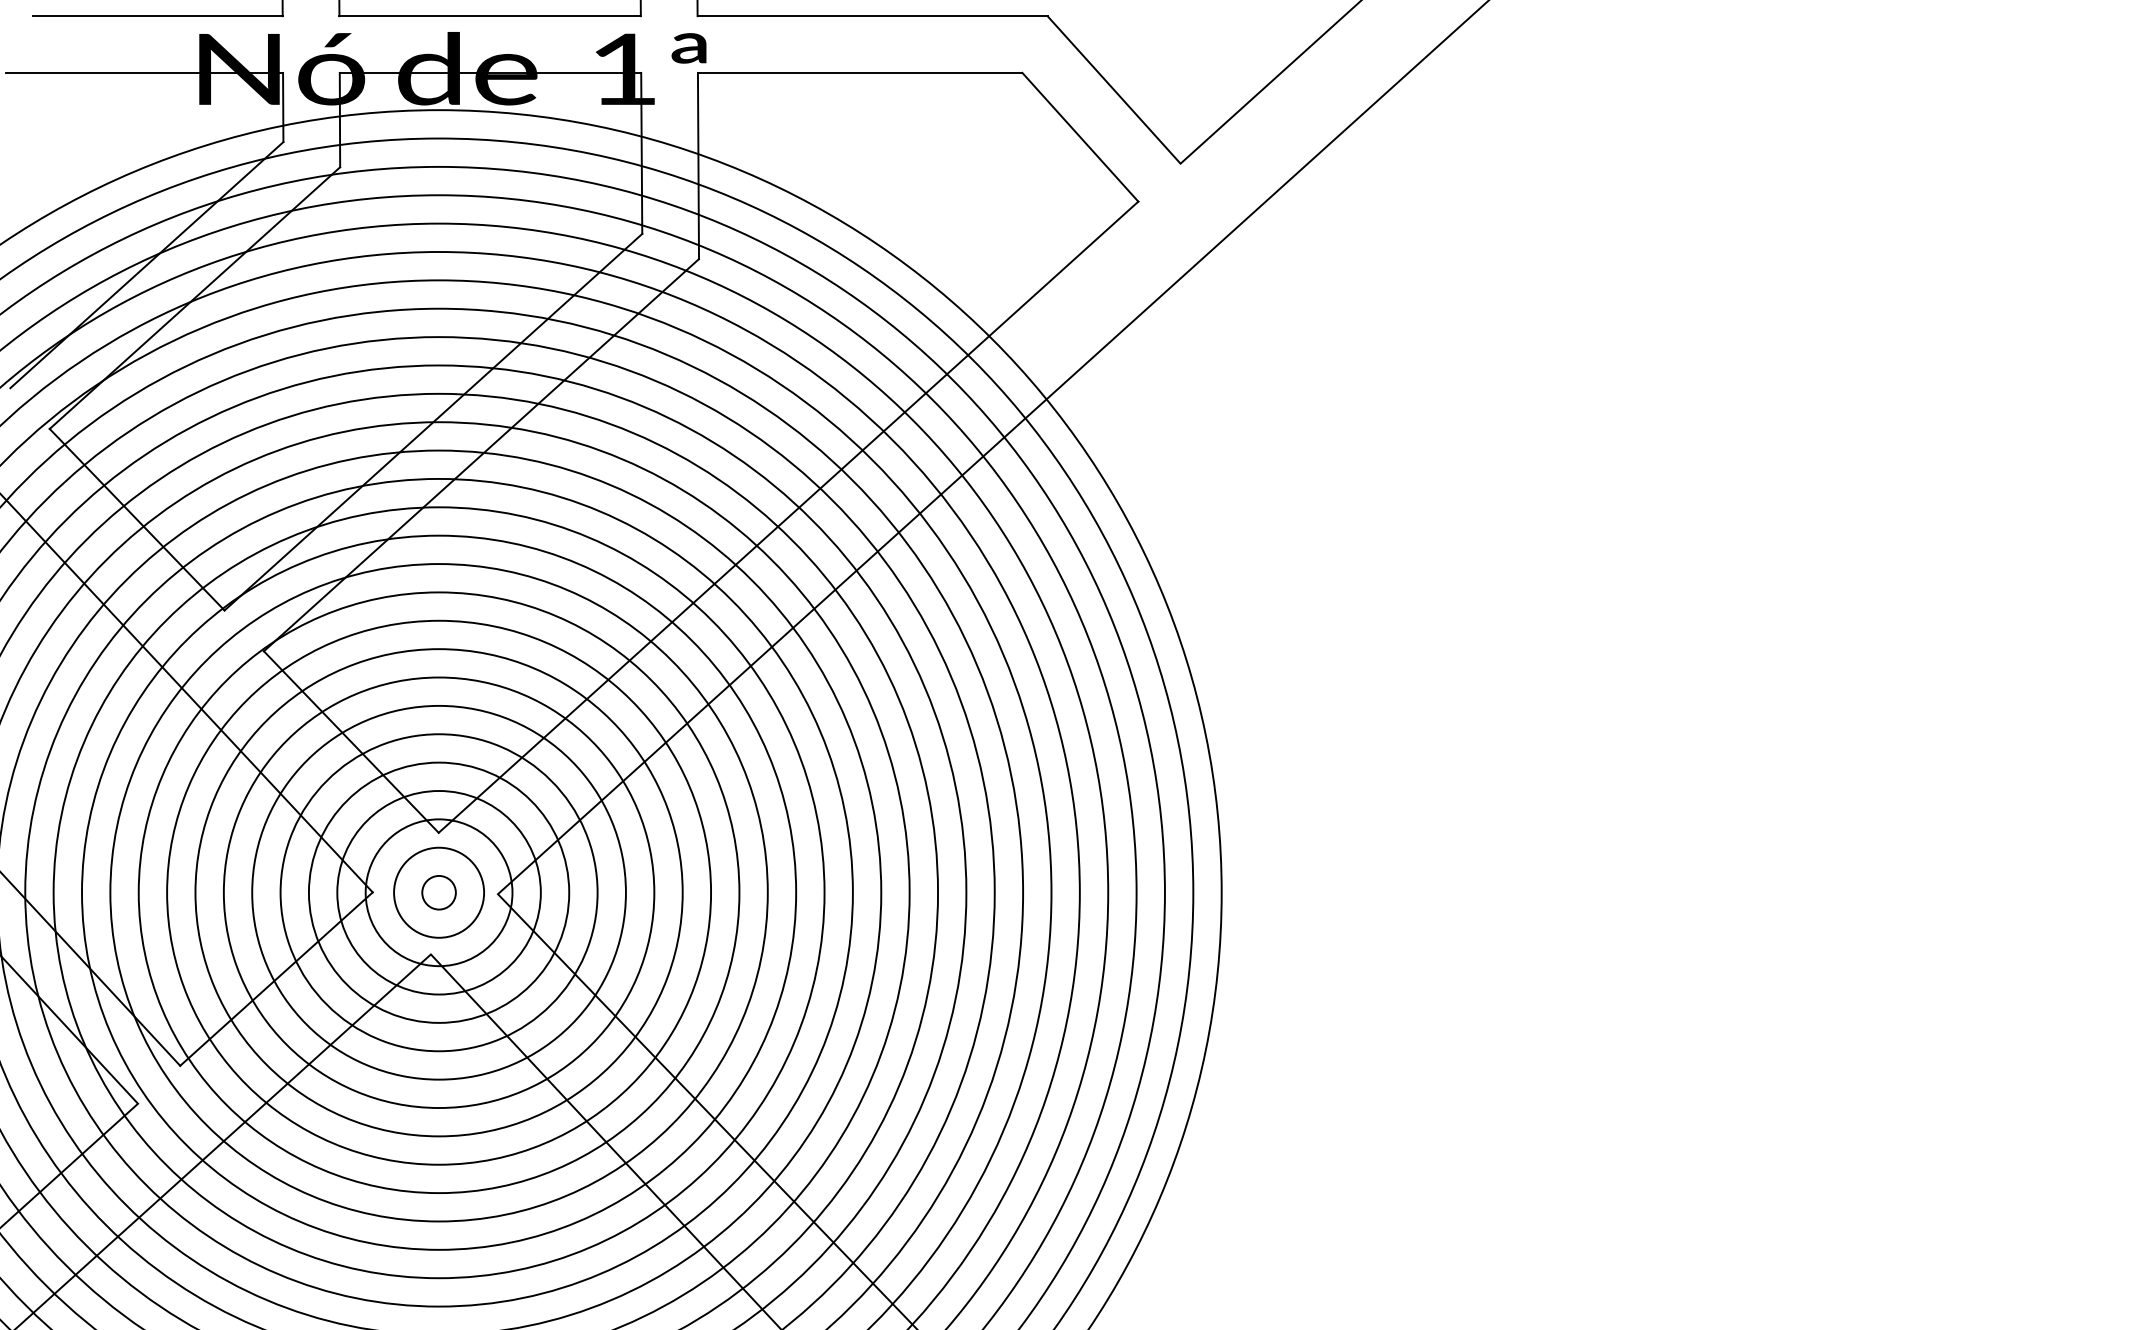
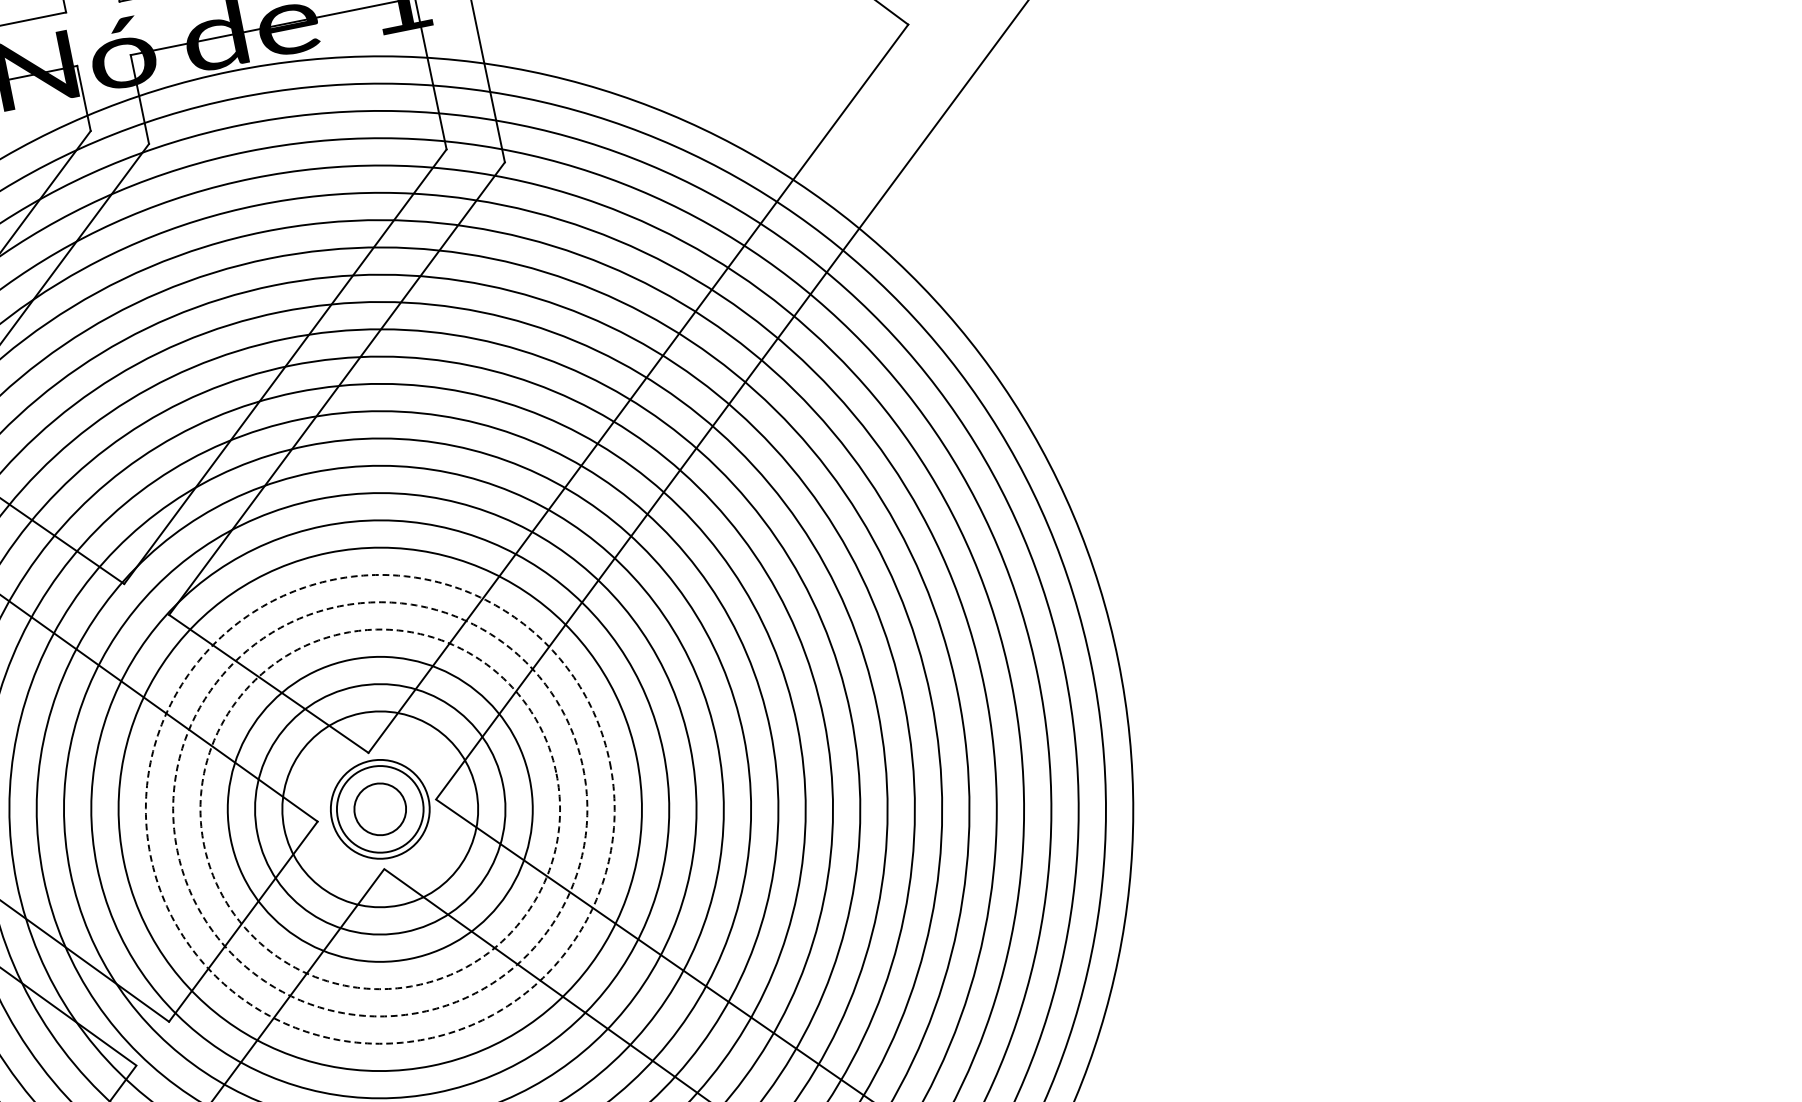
circle: (438, 892) -> (379, 809), size x0.7
circle: (438, 892) -> (379, 809), size x1.6
circle: (438, 892) -> (379, 809), solid -> dashed
circle: (438, 892) -> (379, 809), solid -> dashed
circle: (438, 892) -> (379, 809), solid -> dashed

